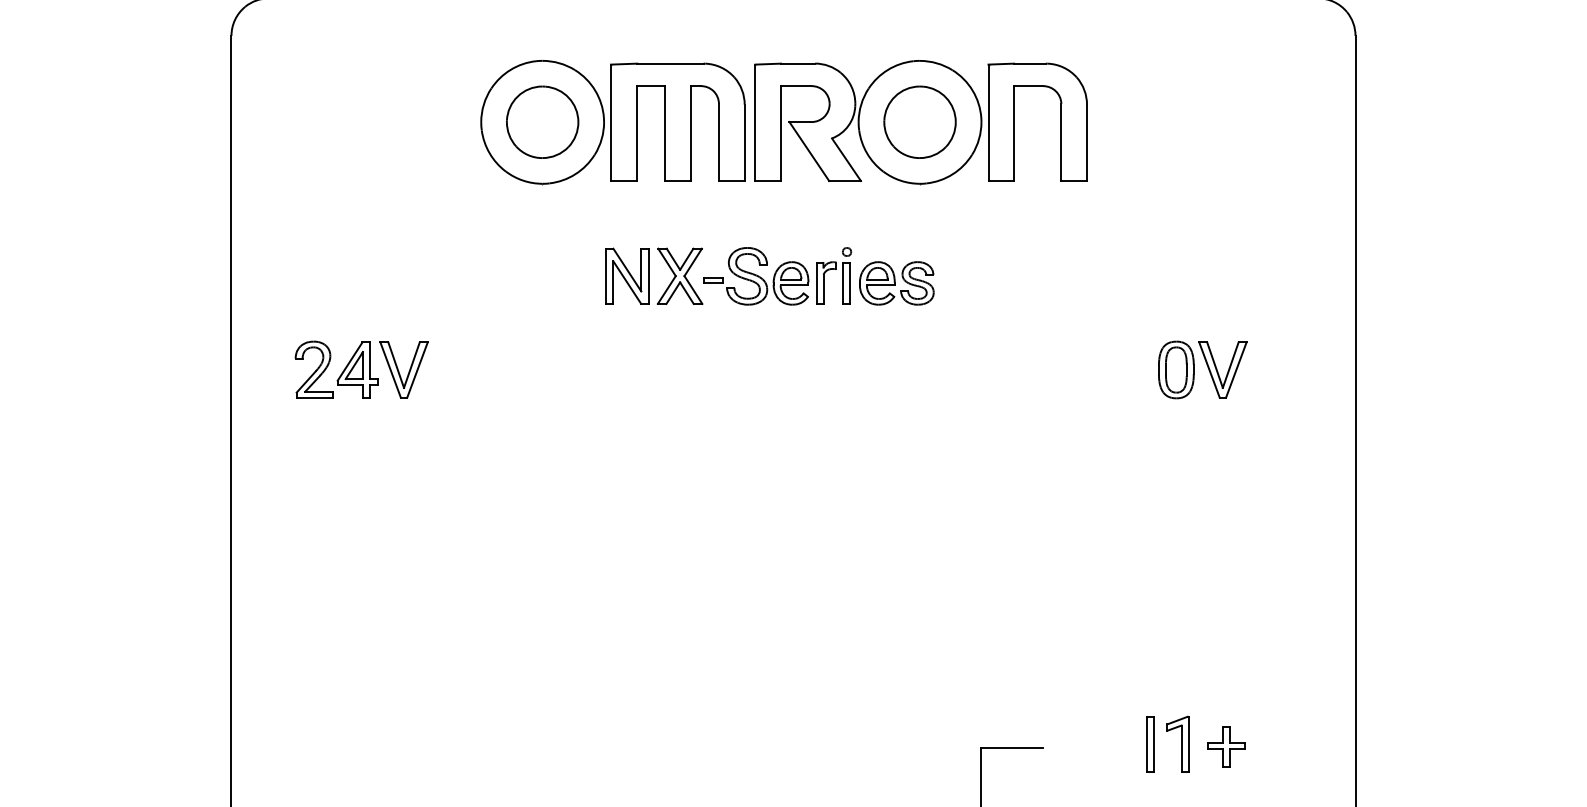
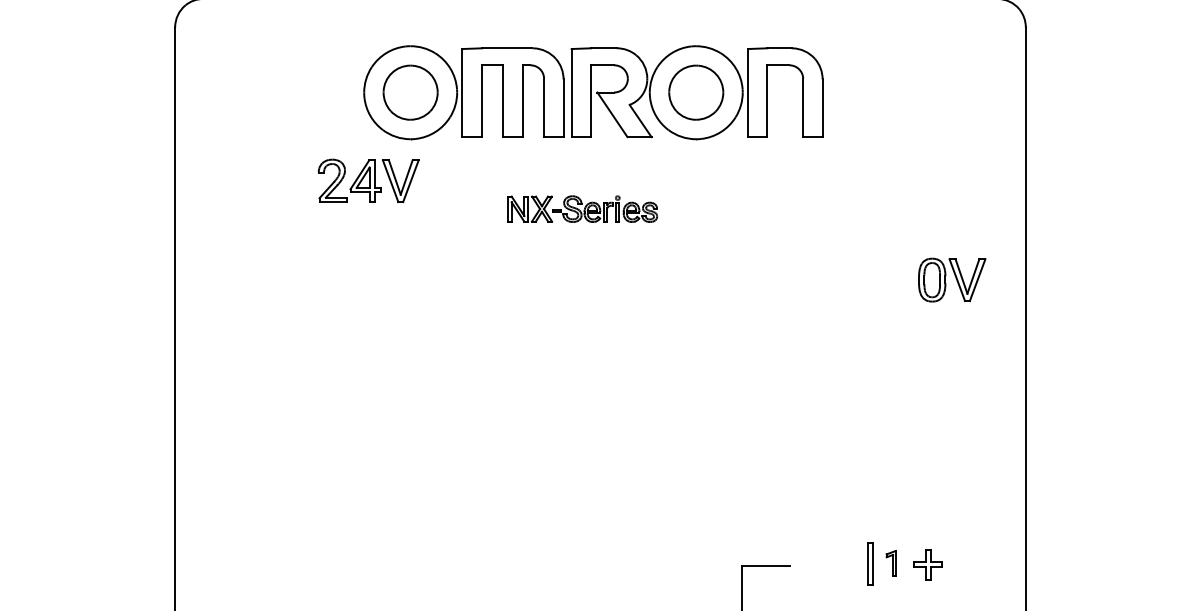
part: (769, 275) -> (582, 208), size x0.6
part: (361, 369) -> (368, 180), moved
part: (1203, 369) -> (952, 279), moved
part: (1178, 744) -> (891, 563), size x0.6

